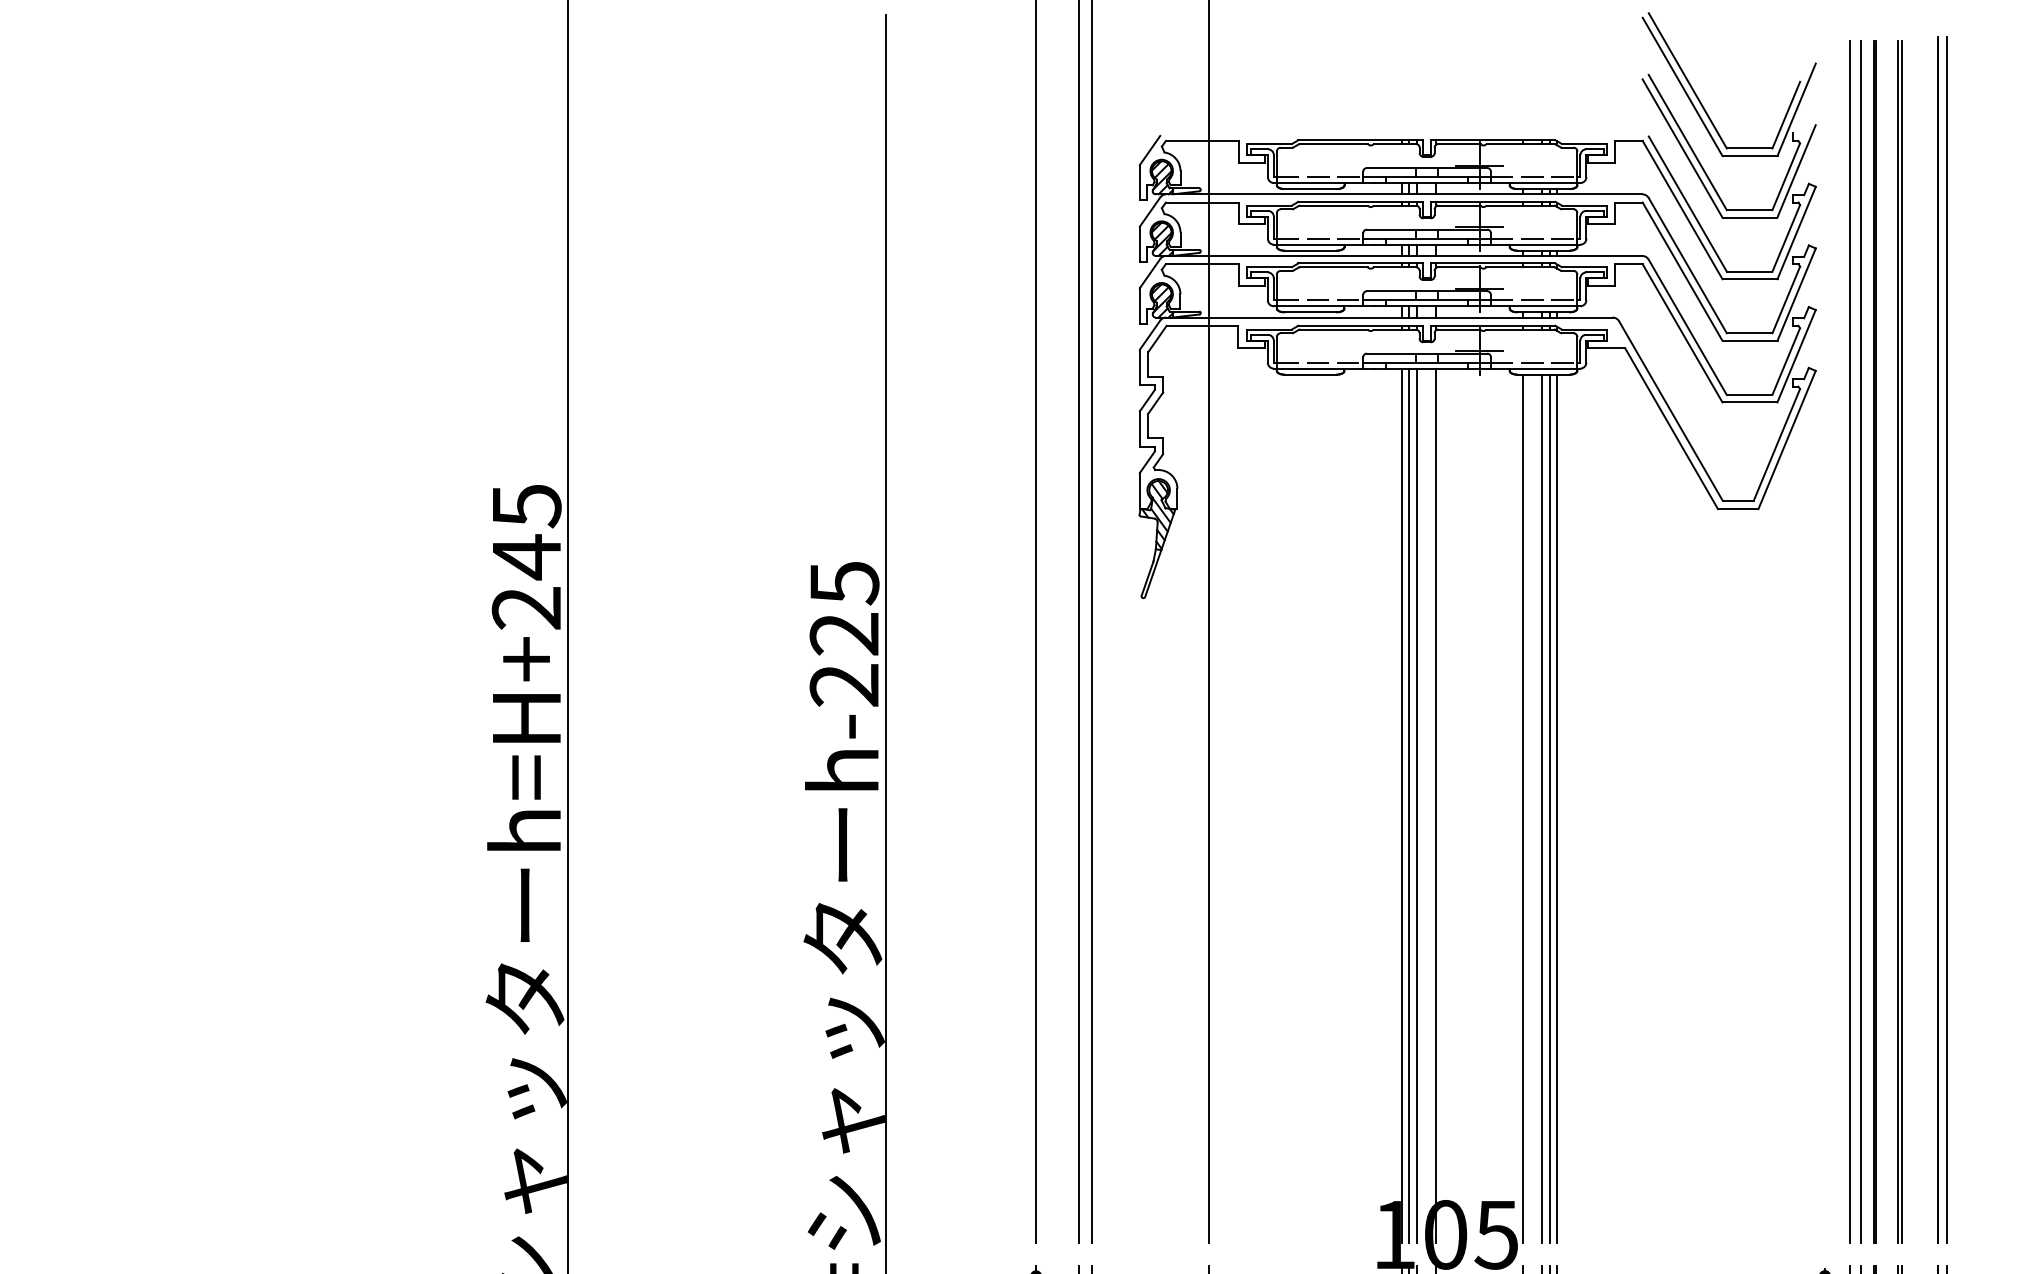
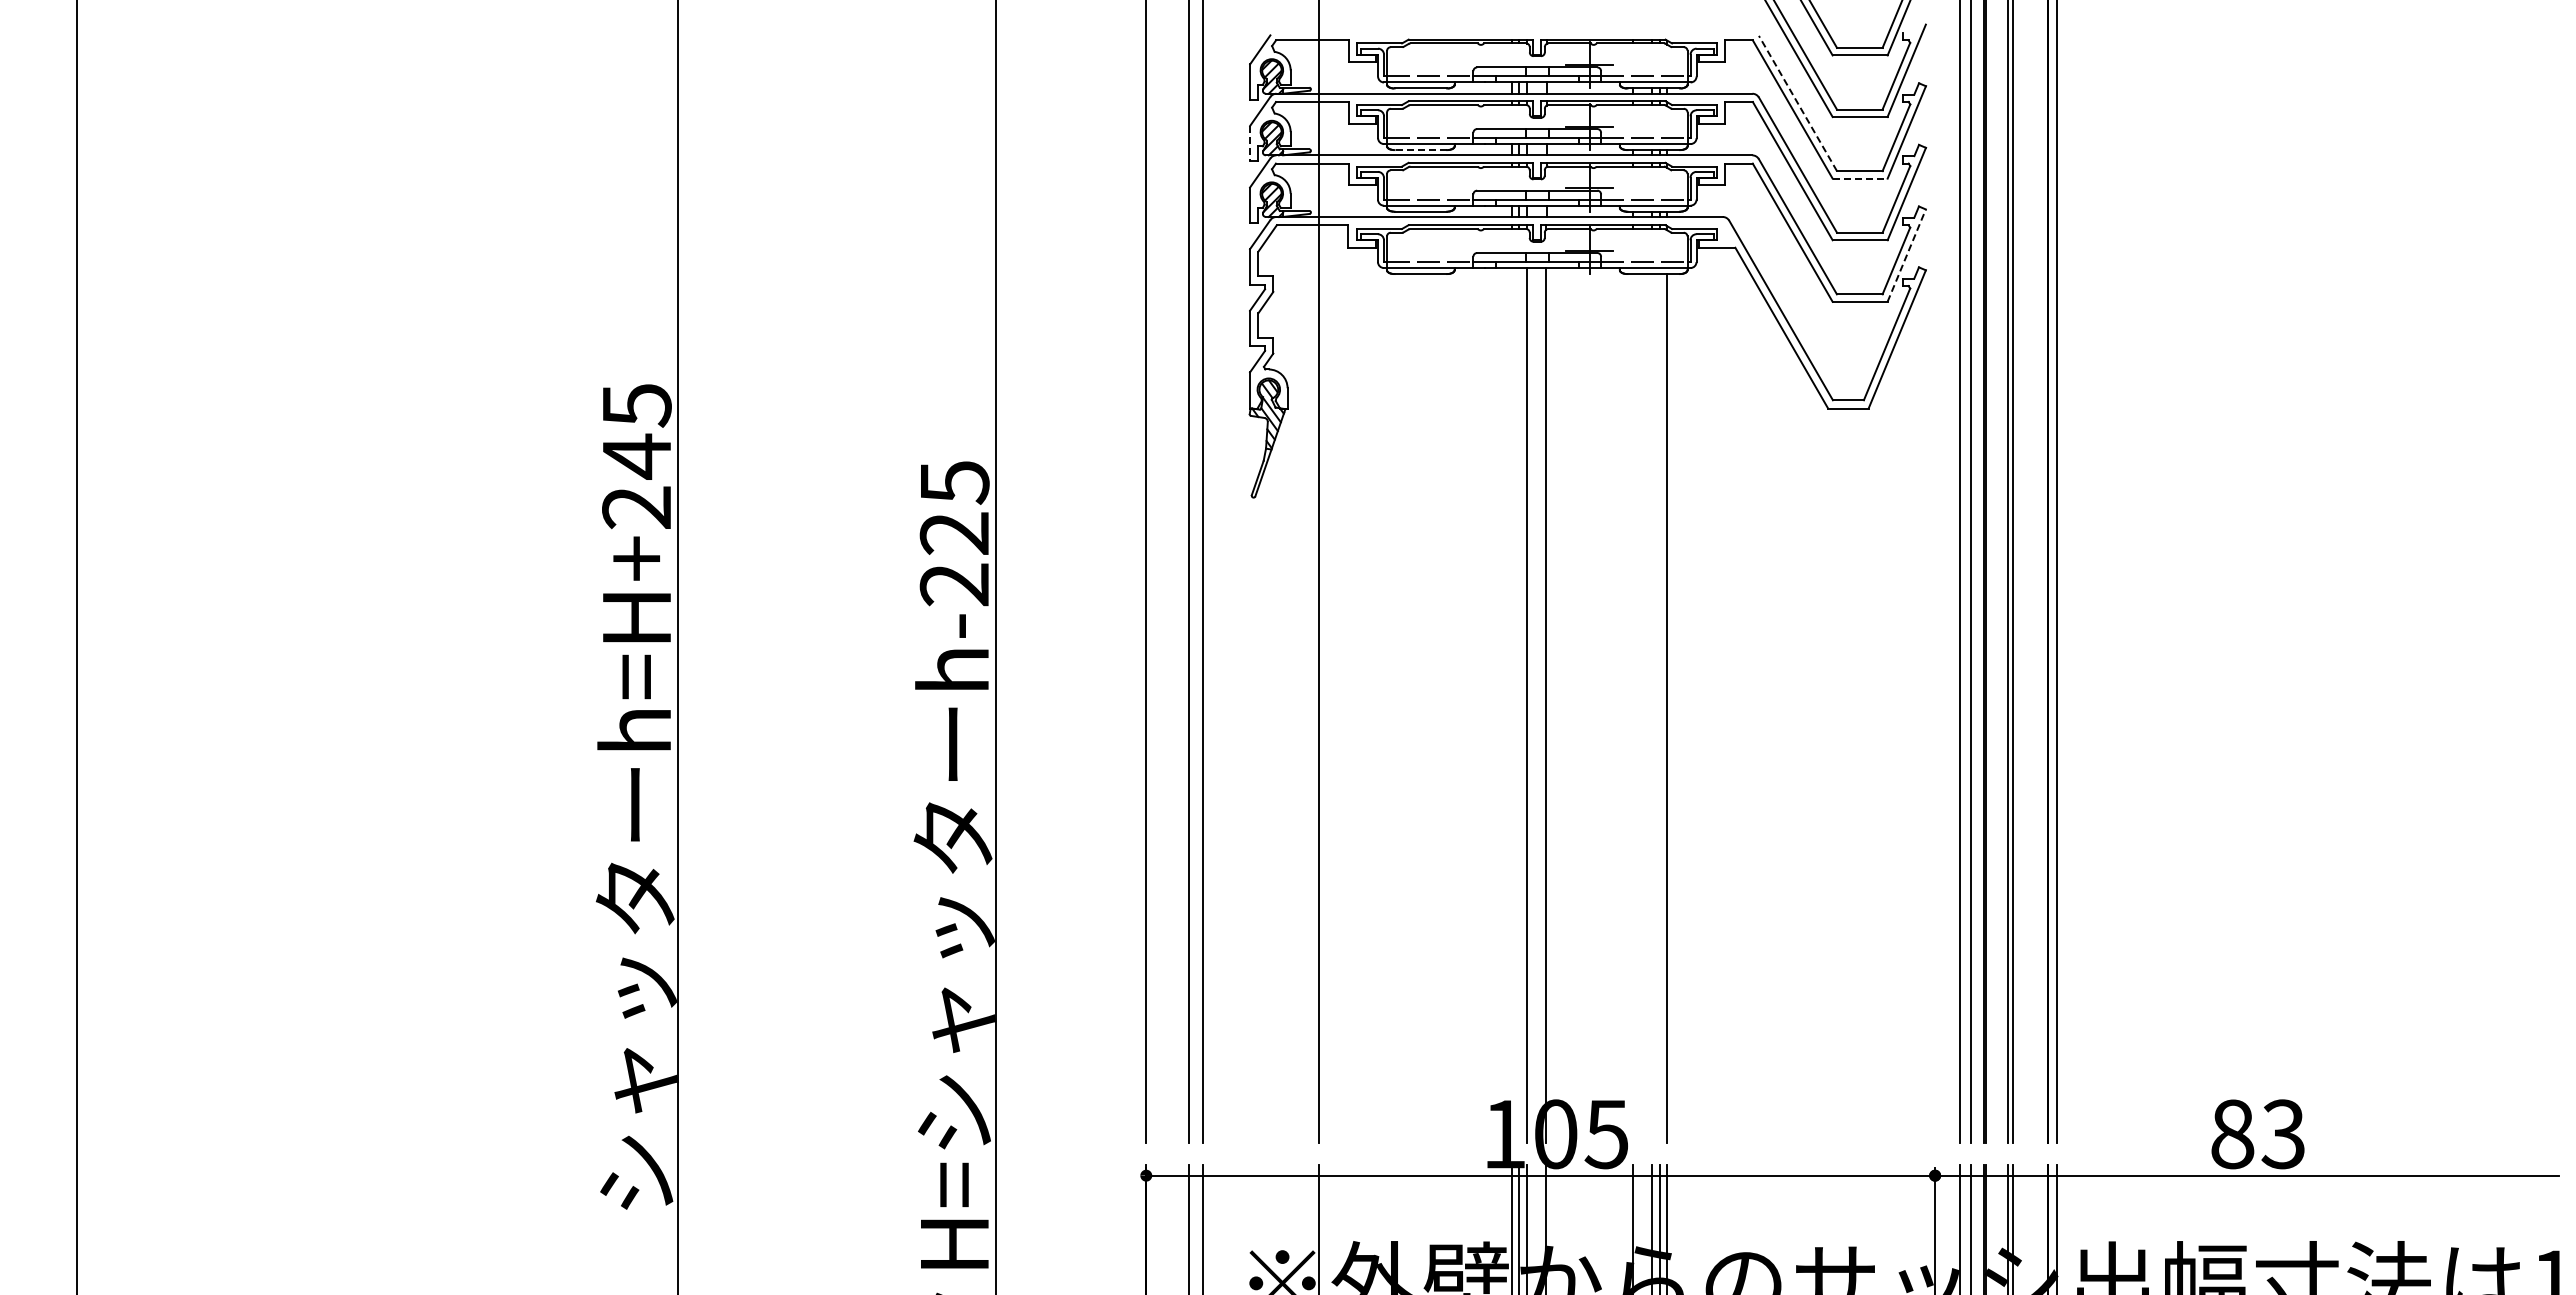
line: (1687, 204) -> (1797, 103), solid -> dashed
line: (1140, 244) -> (1250, 143), solid -> dashed
line: (1310, 251) -> (1420, 150), solid -> dashed
line: (1750, 279) -> (1860, 178), solid -> dashed
line: (1796, 356) -> (1906, 255), solid -> dashed
line: (1401, 806) -> (1511, 705), removed
line: (1409, 806) -> (1519, 705), removed
line: (1522, 809) -> (1632, 708), removed
line: (1542, 809) -> (1652, 708), removed
line: (1549, 809) -> (1659, 708), removed

